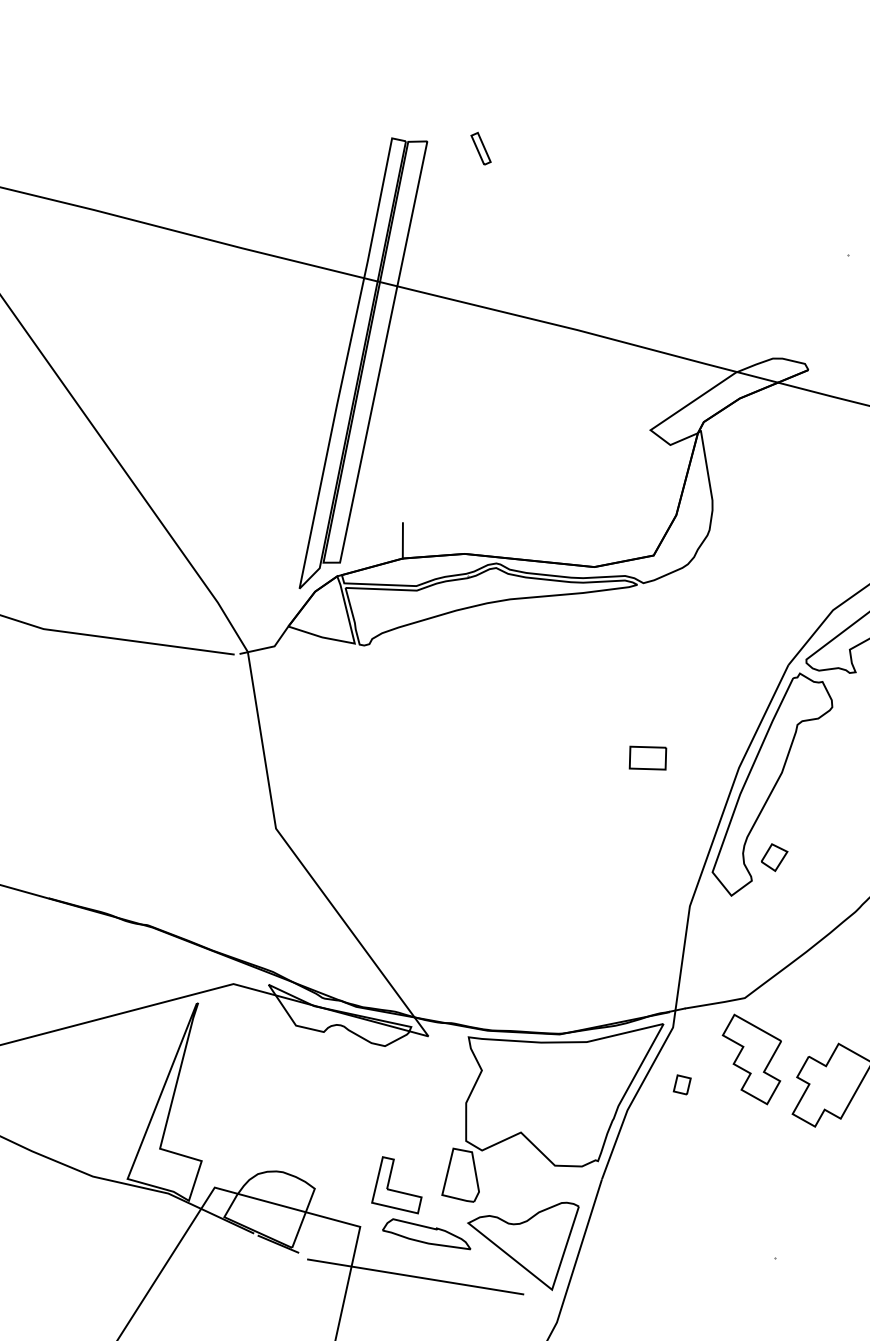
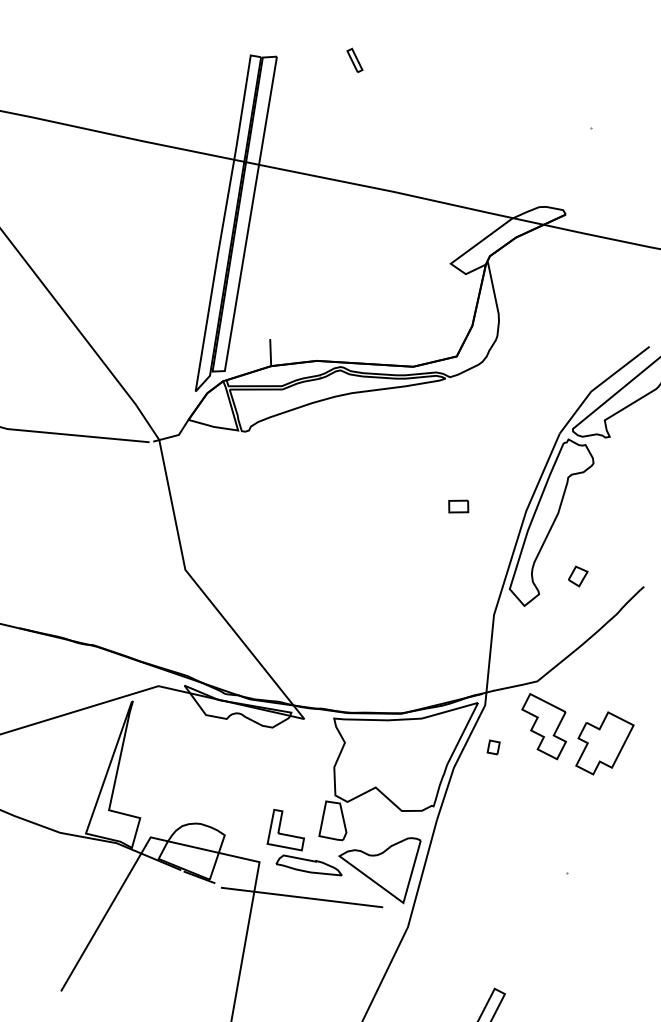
part: (480, 147) -> (354, 59), moved
part: (647, 757) -> (458, 506), size x0.71
part: (774, 857) -> (578, 576), moved

